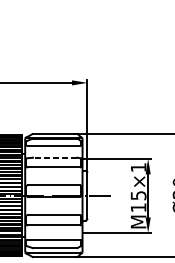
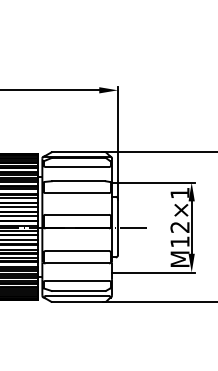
line: (54, 157) -> (78, 181), dashed -> solid
text: (138, 195) -> (179, 227), M15×1 -> M12×1

